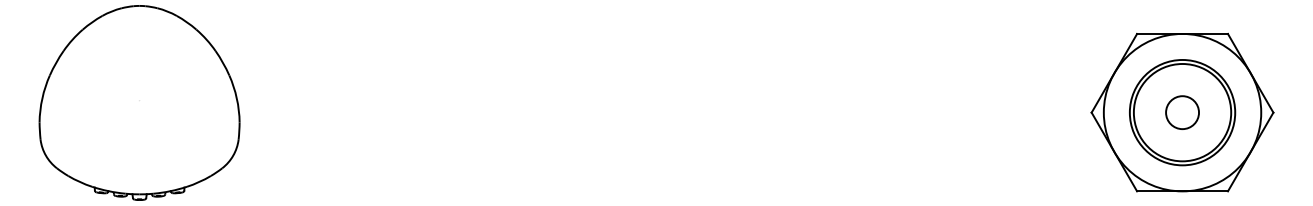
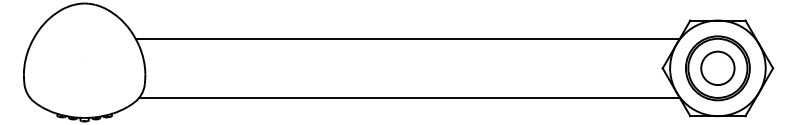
line: (671, 63) -> (407, 38), added
circle: (1181, 112) -> (717, 68), size x1.67
line: (674, 160) -> (409, 97), added

